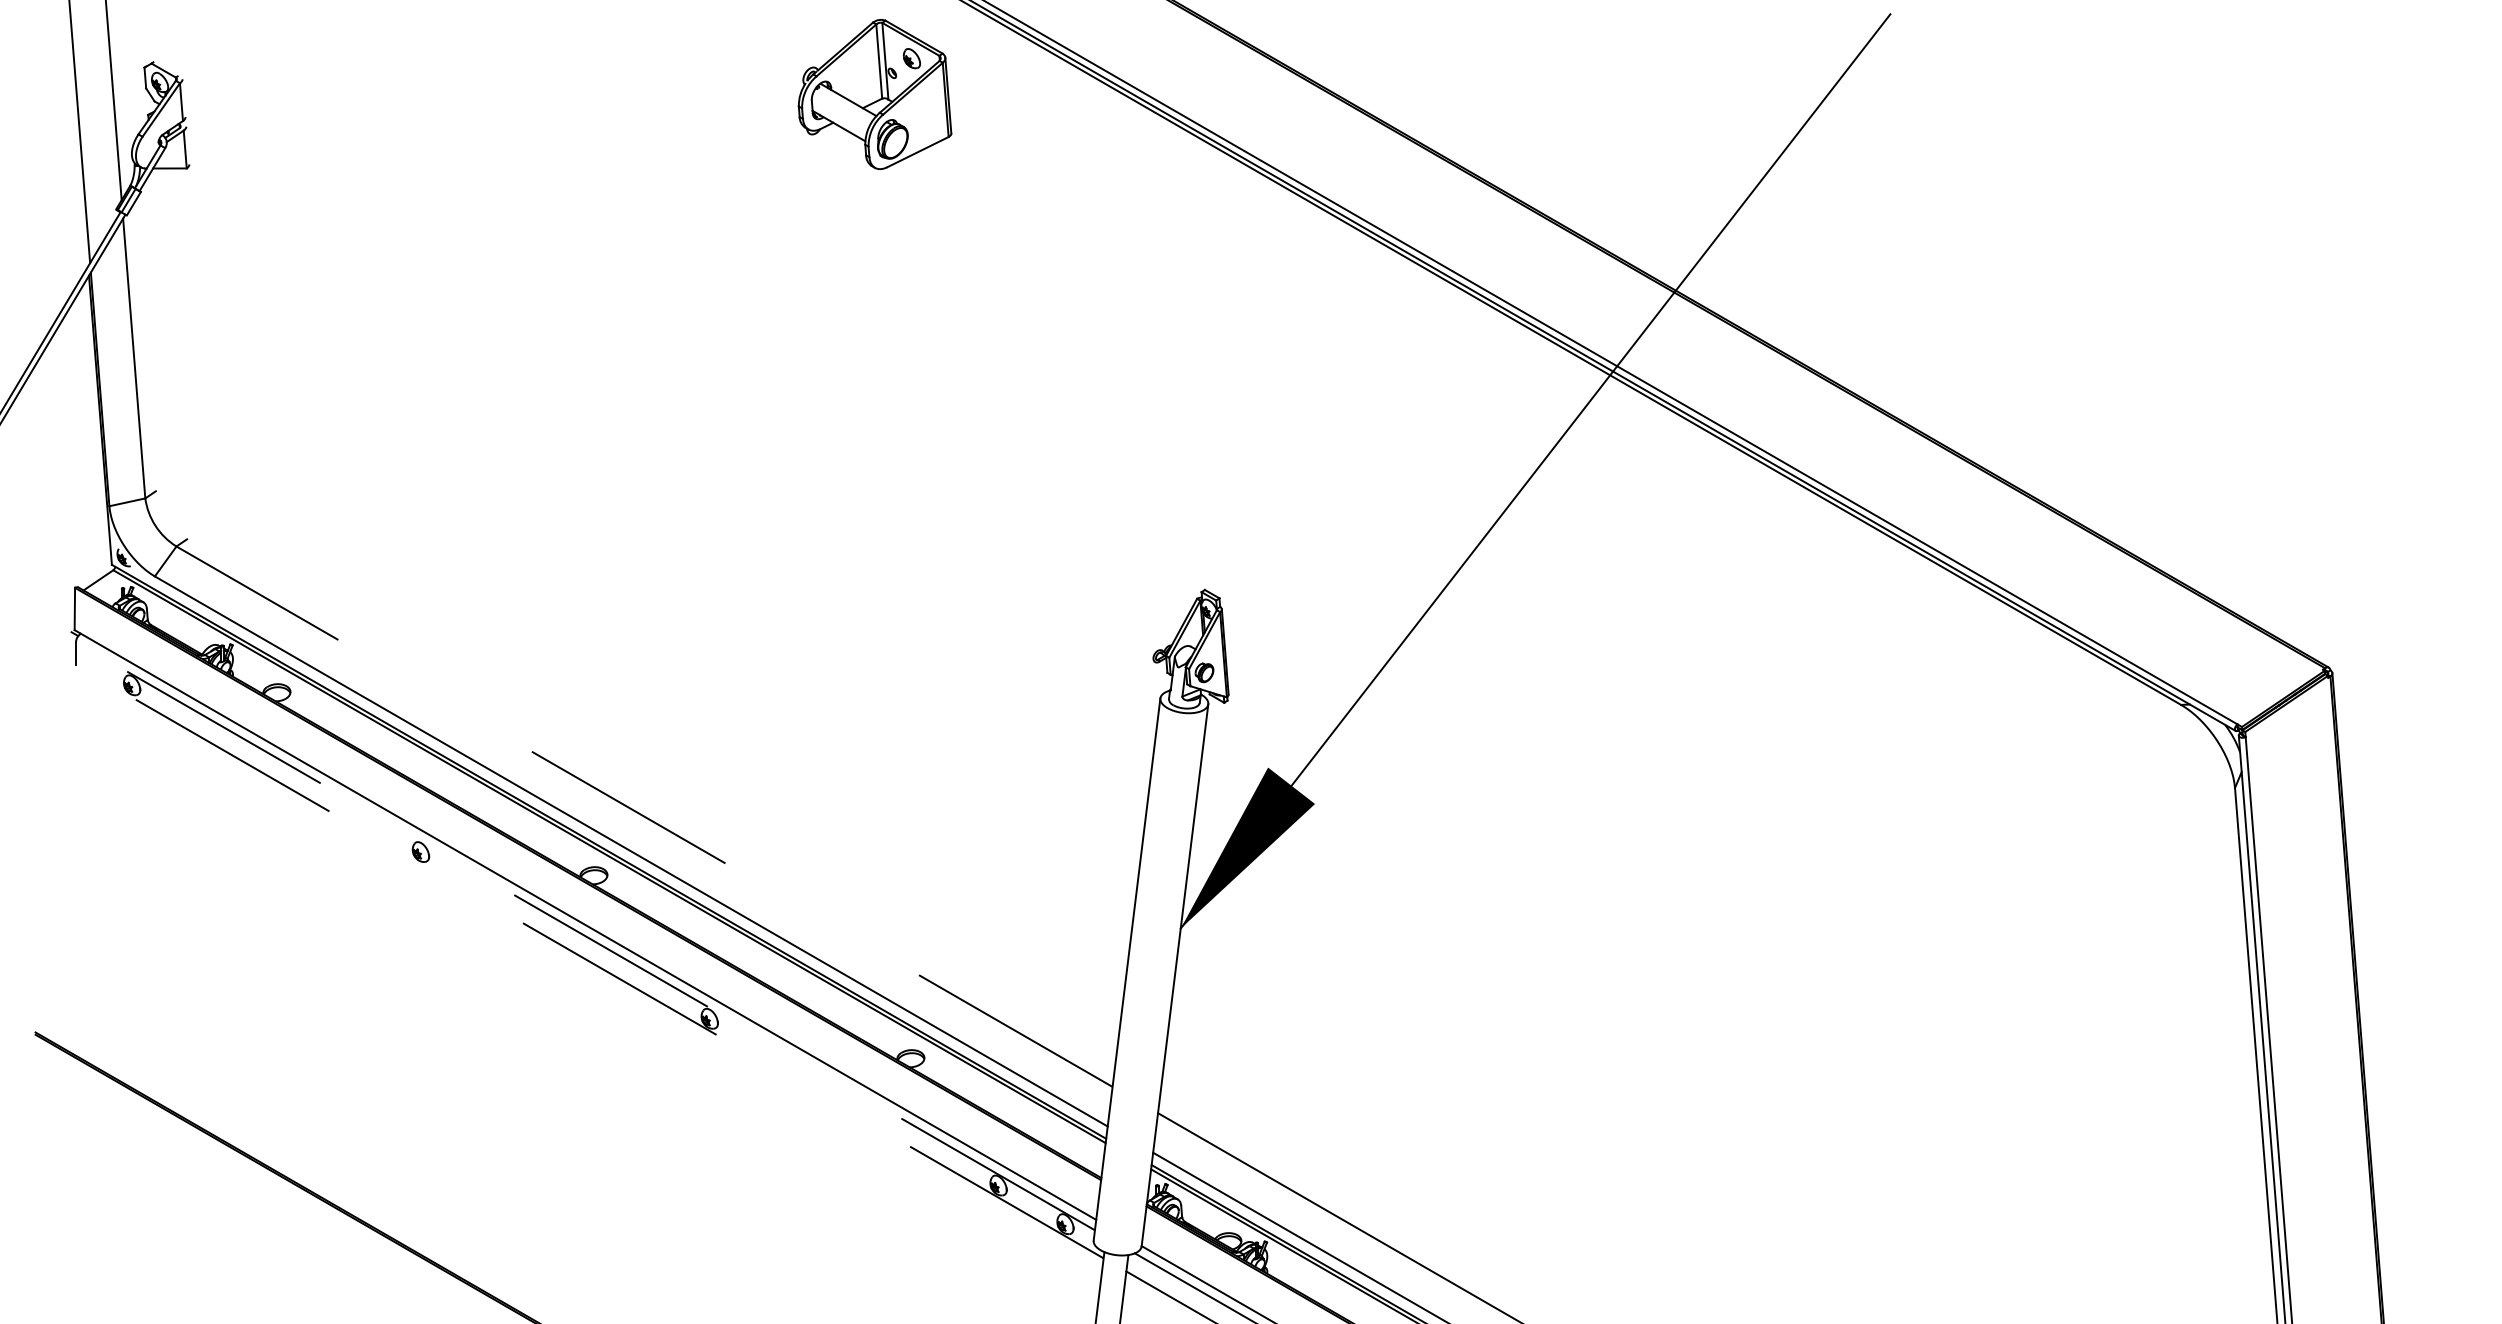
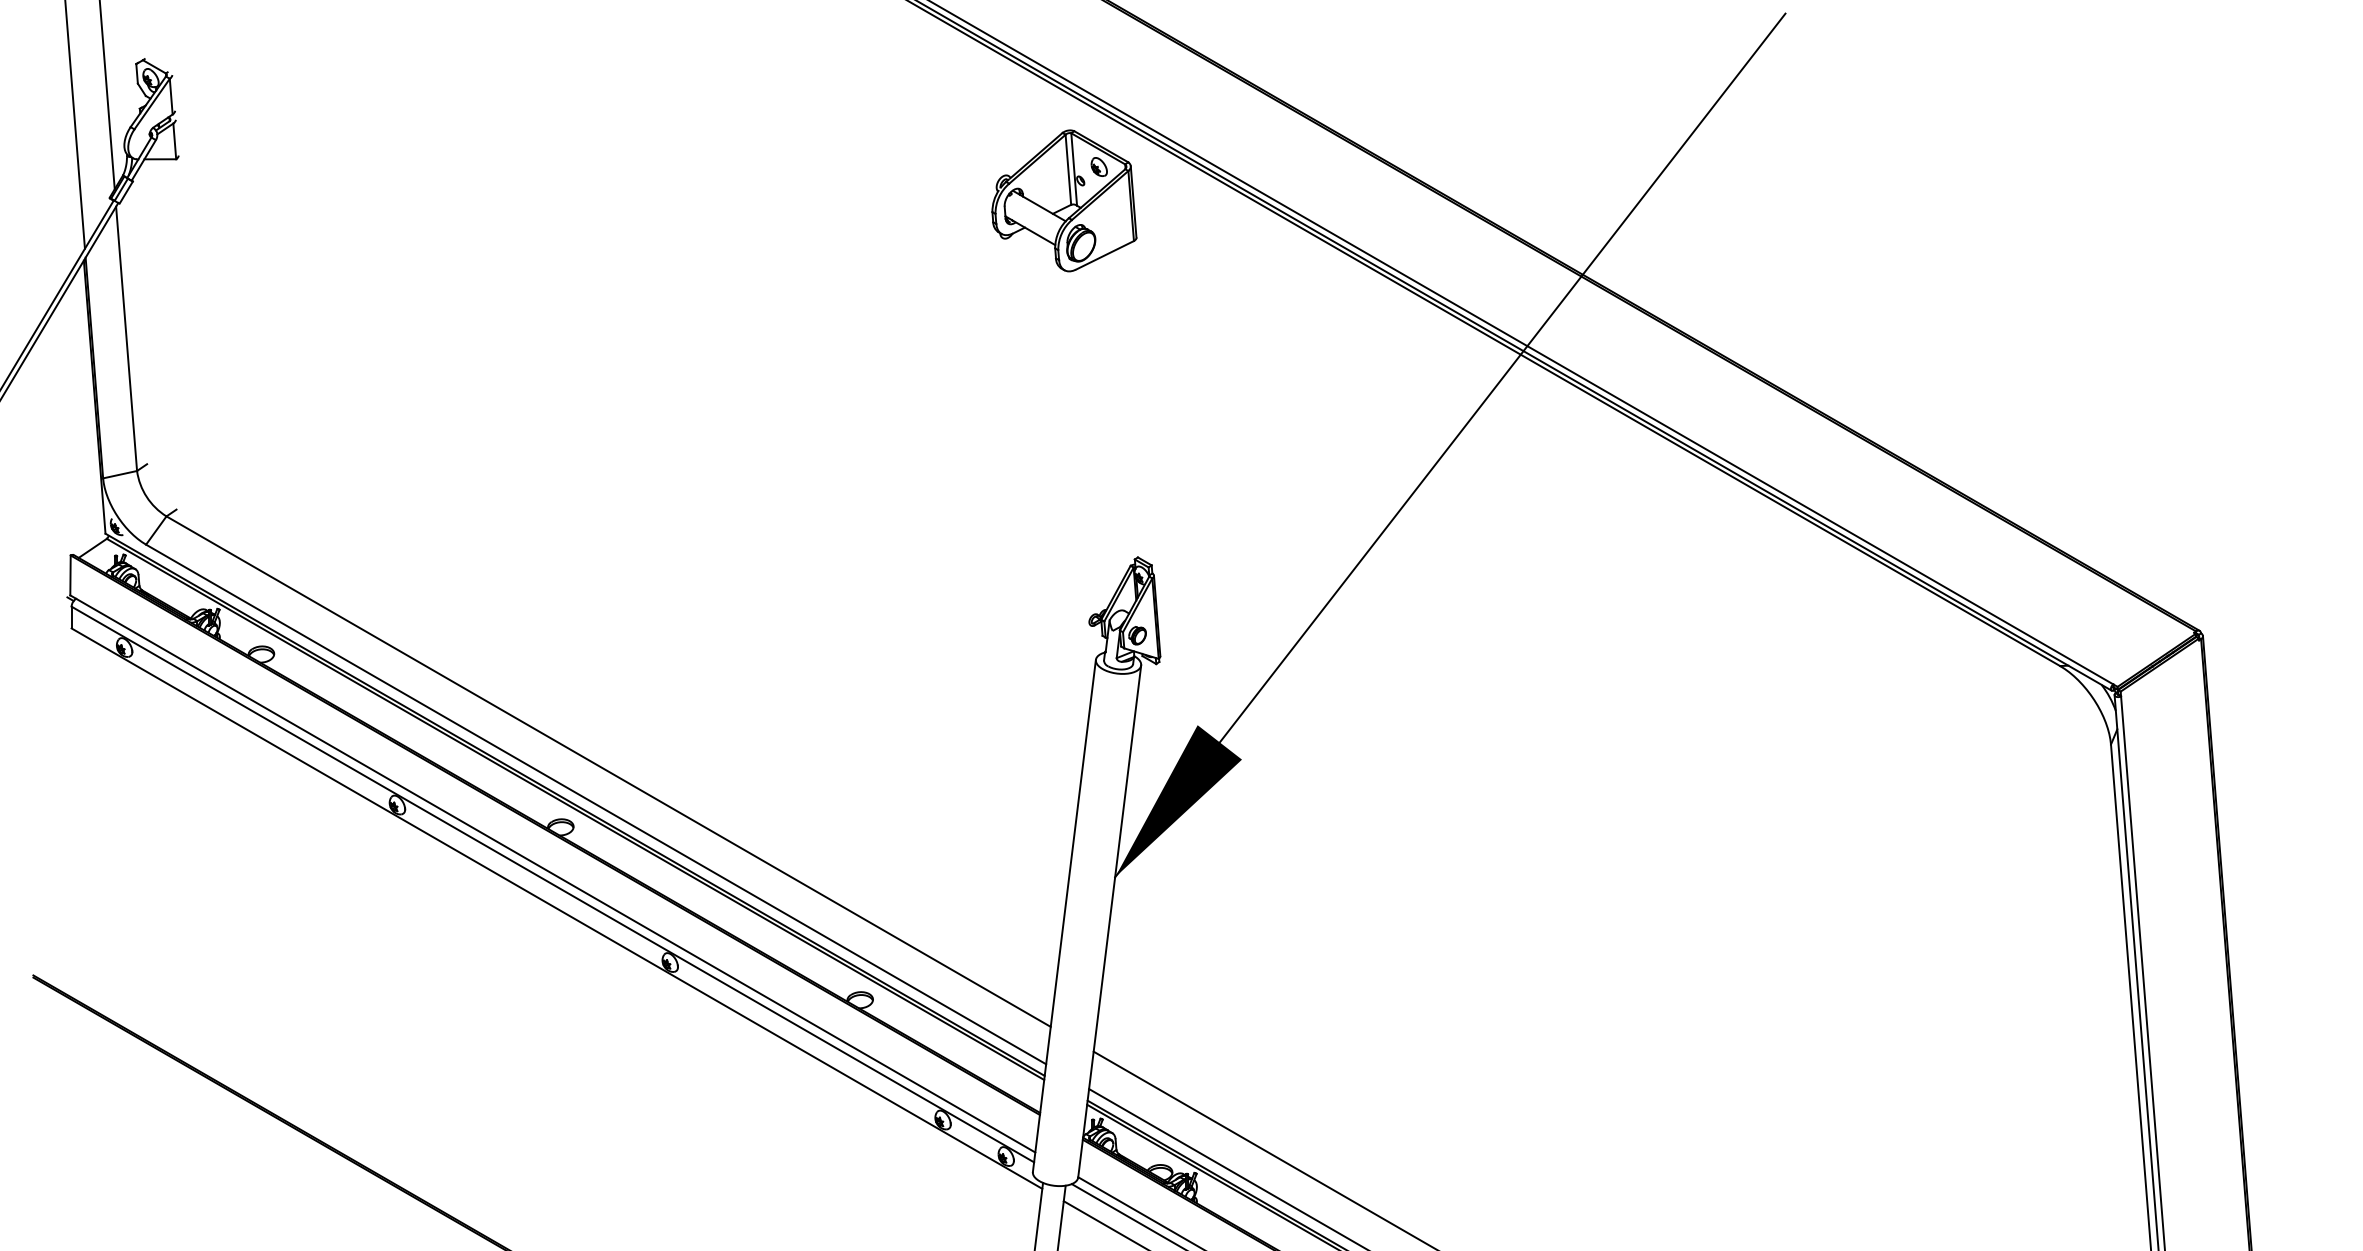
part: (874, 94) -> (1063, 200), moved
line: (644, 816) -> (608, 771), dashed -> solid
line: (585, 935) -> (552, 883), dashed -> solid
line: (589, 961) -> (556, 908), dashed -> solid

